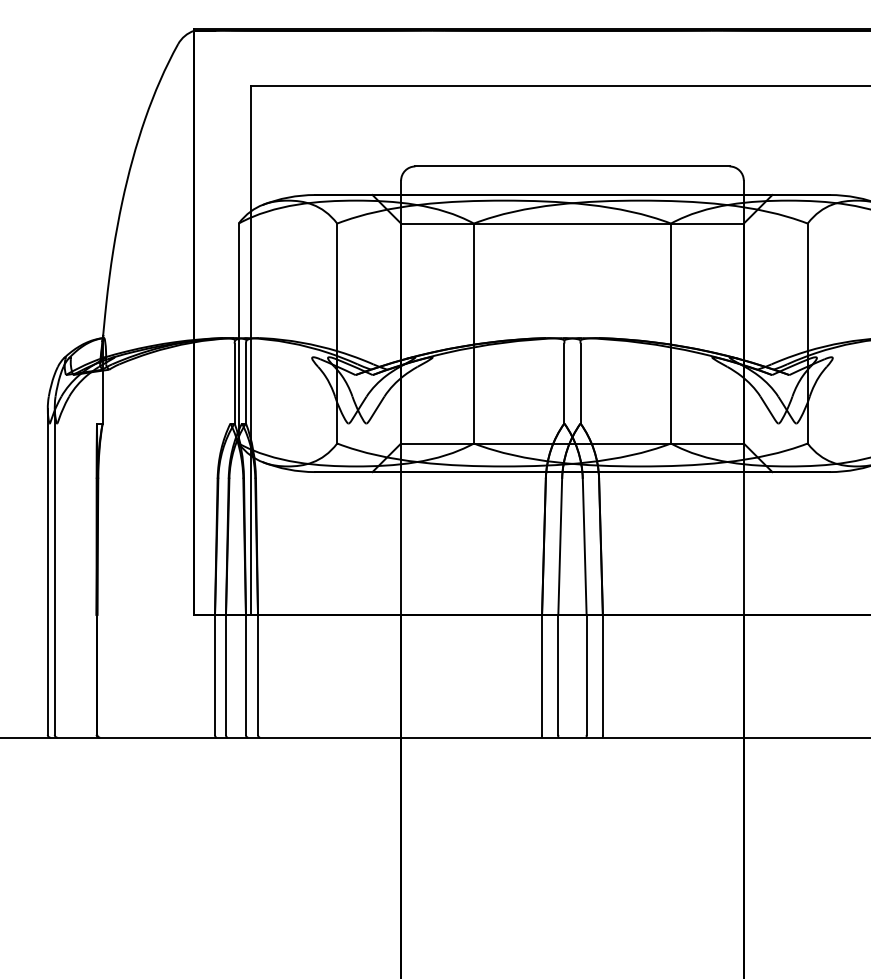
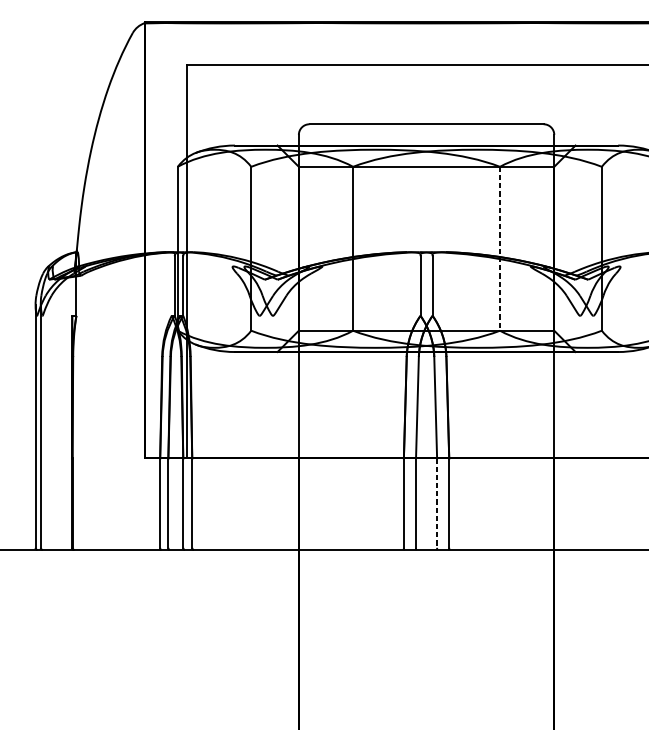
line: (671, 333) -> (500, 248), solid -> dashed
line: (586, 674) -> (437, 502), solid -> dashed

